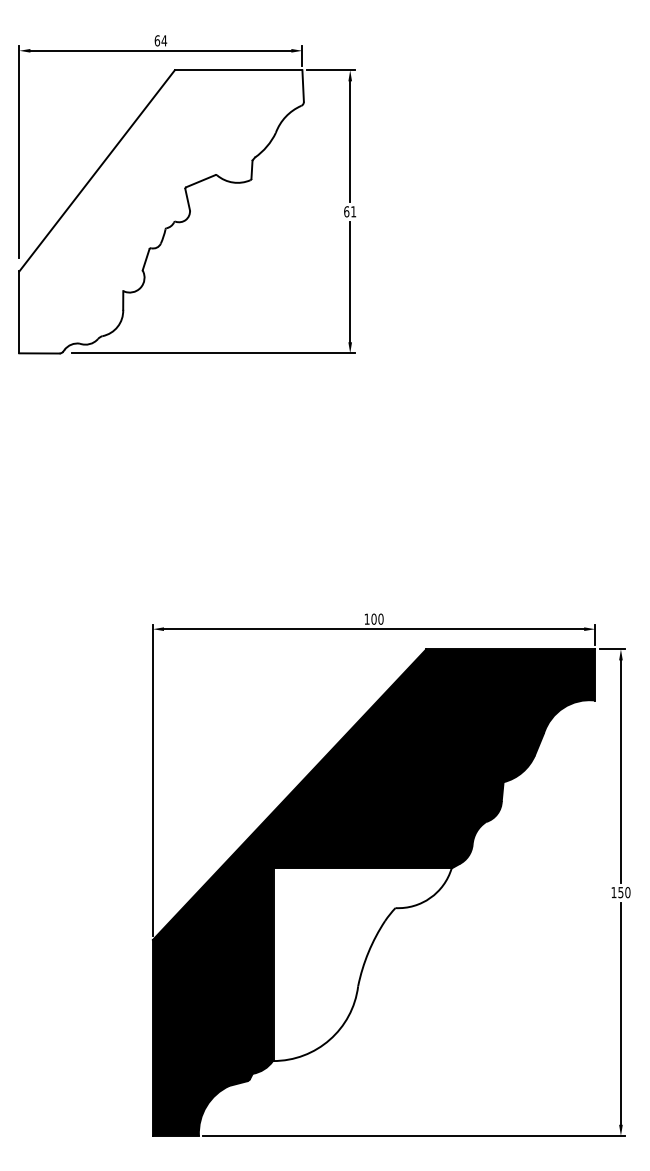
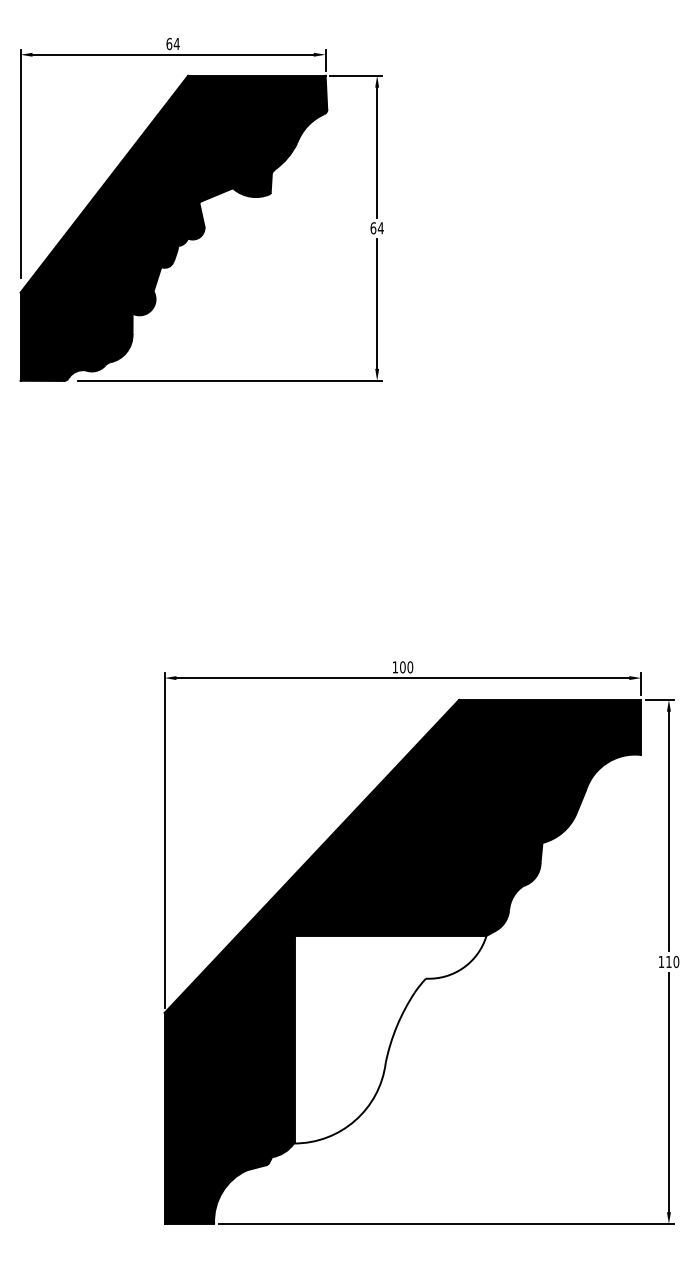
fill: (161, 211) -> (173, 227), added
text: (353, 211) -> (380, 227), 61 -> 64
text: (620, 892) -> (668, 961), 150 -> 110

